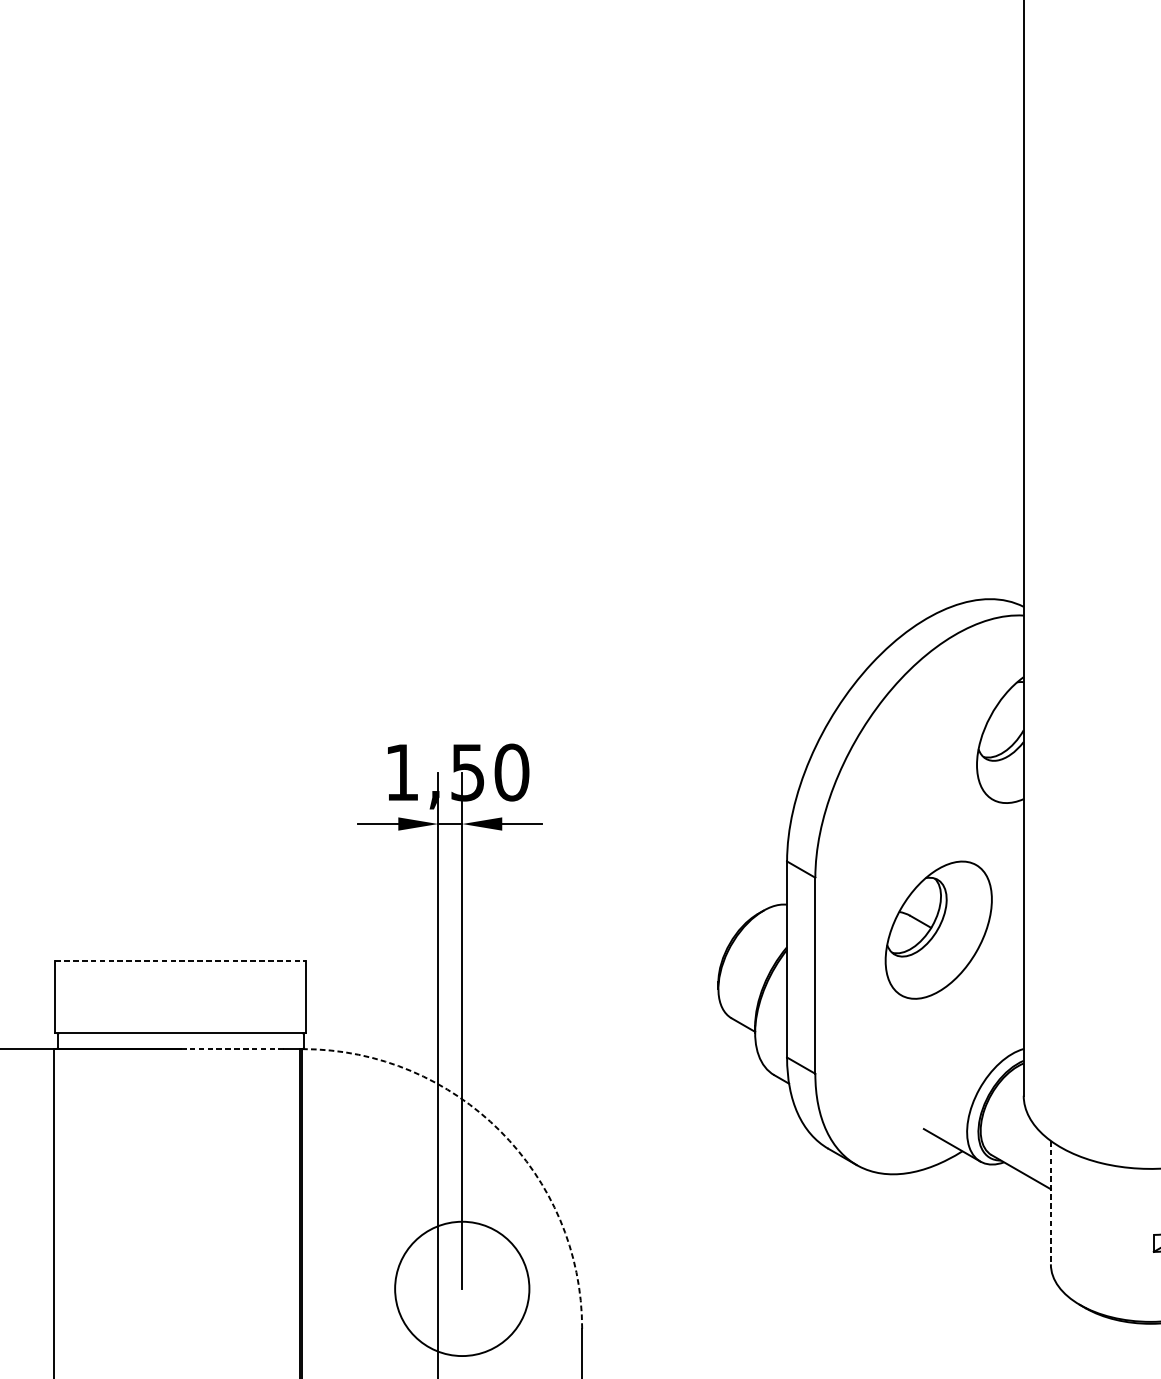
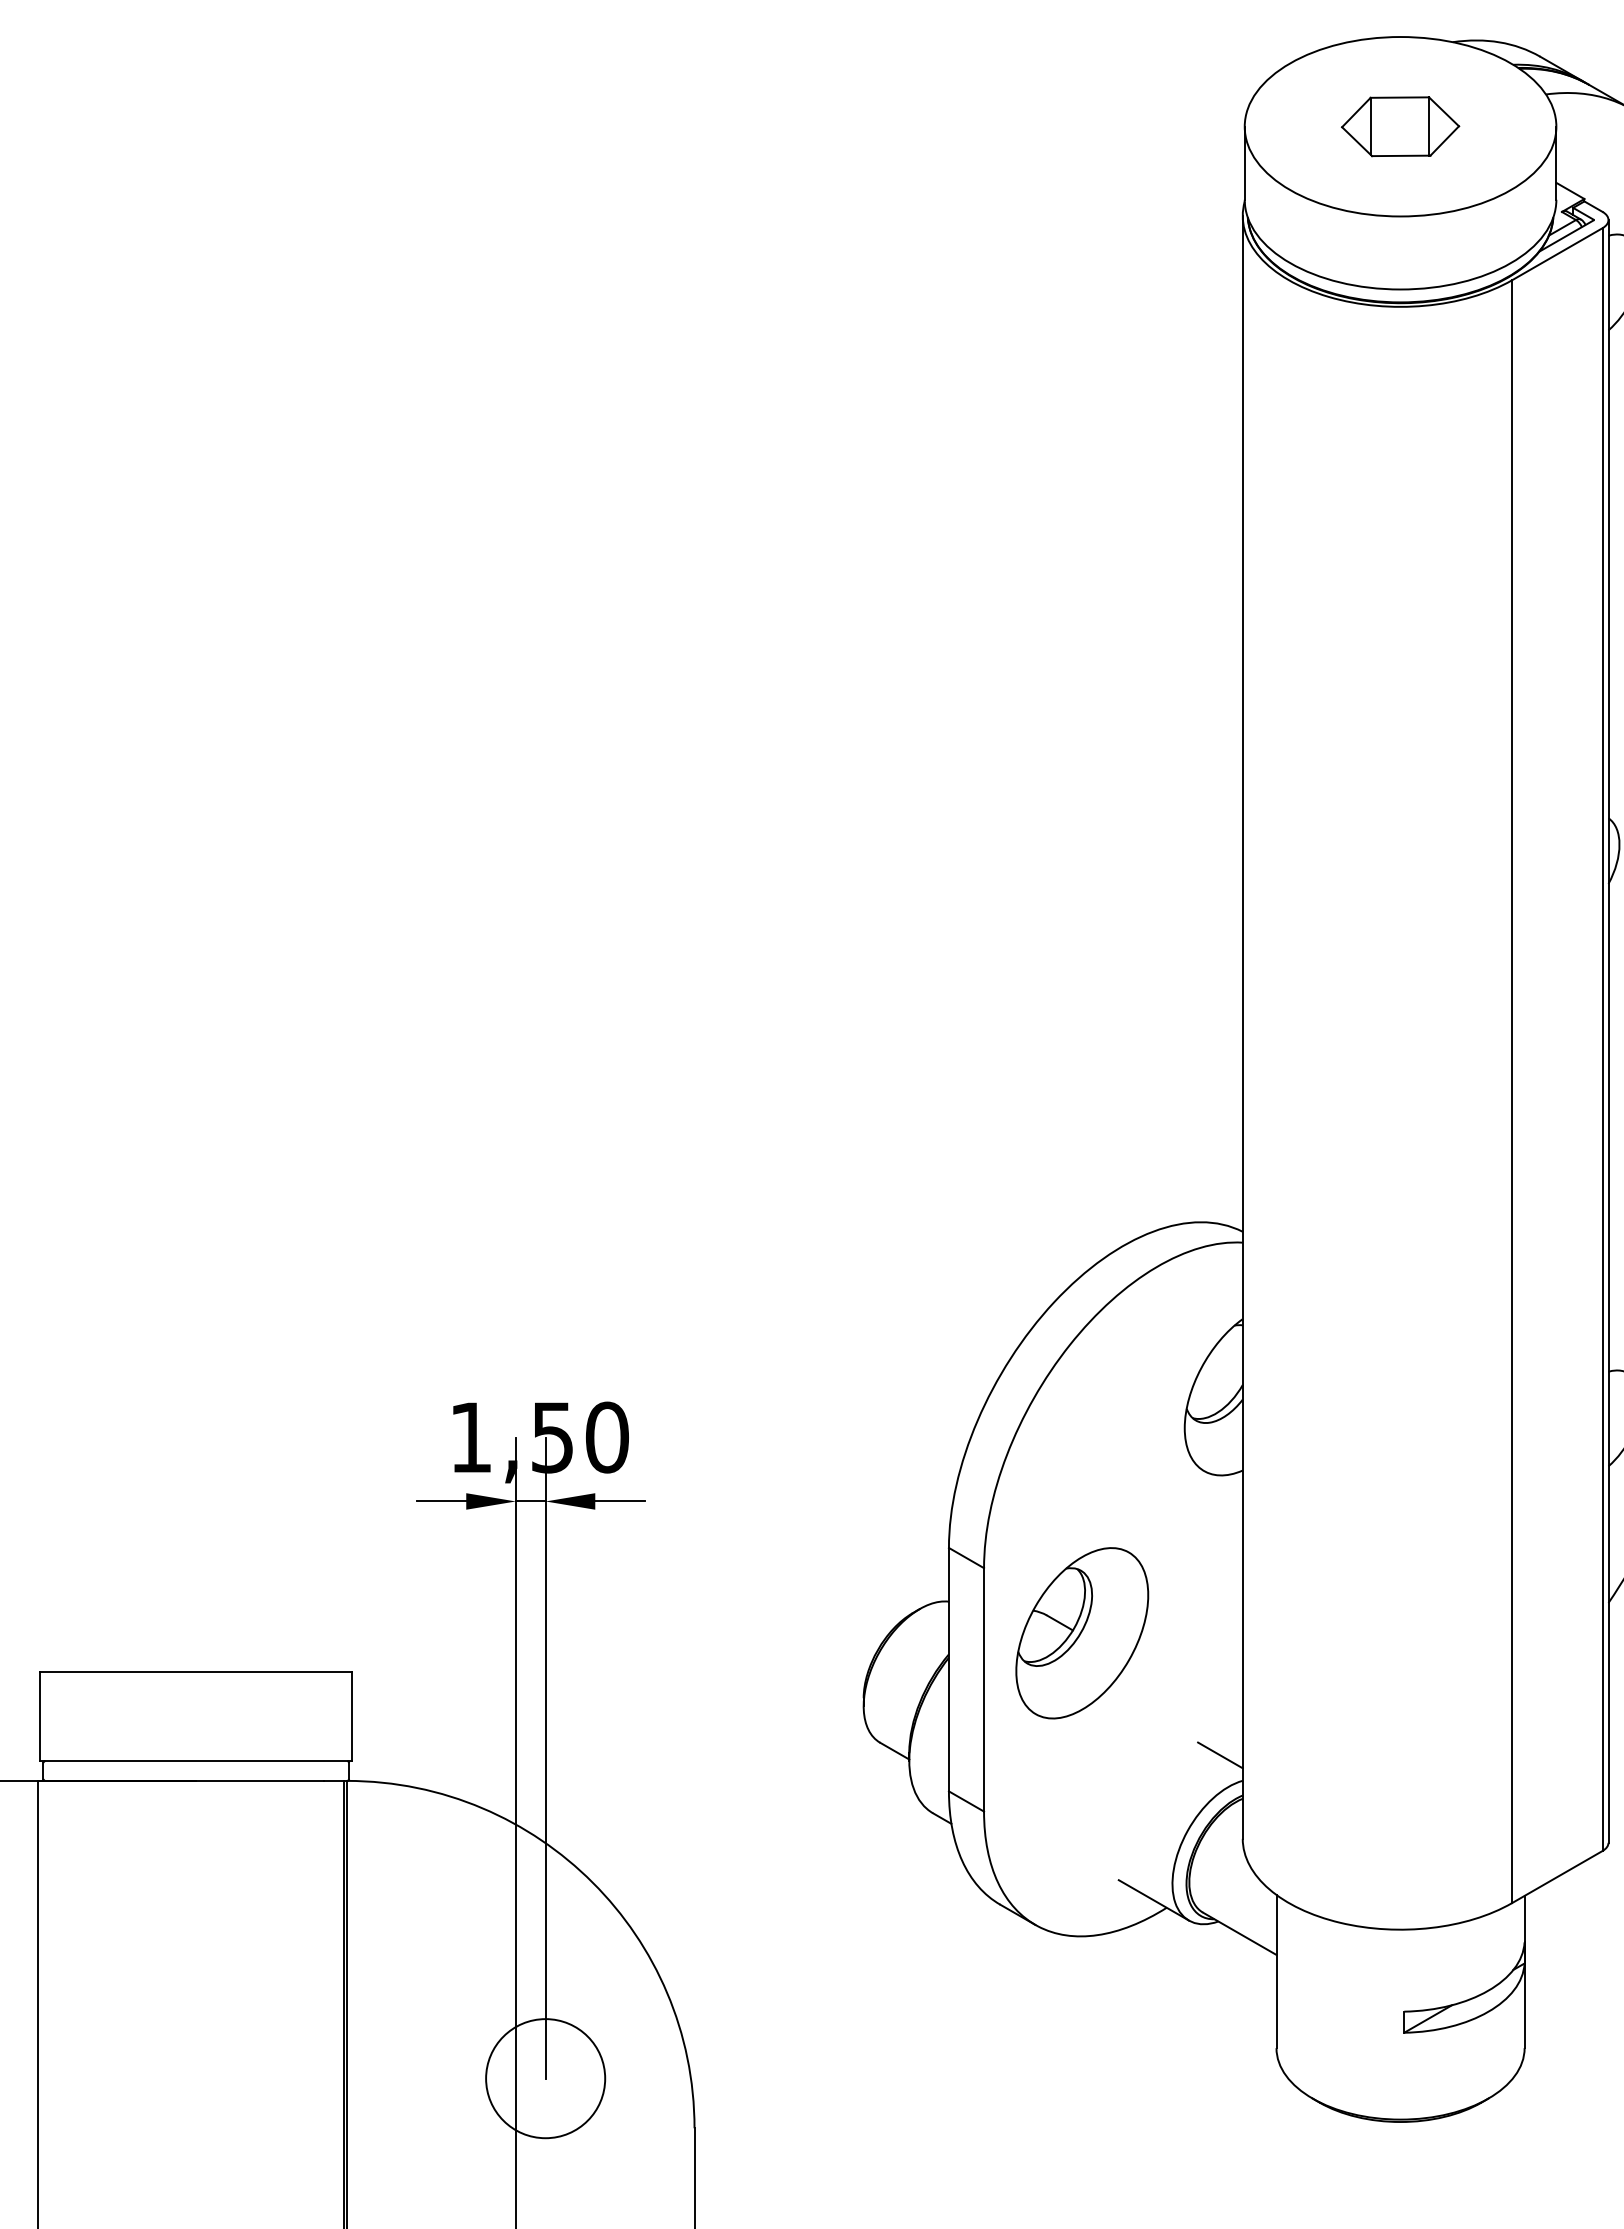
part: (938, 930) -> (1082, 1633), moved
line: (181, 960) -> (196, 1671), dashed -> solid
line: (1005, 1028) -> (1220, 1755), added
line: (231, 1048) -> (259, 1780), dashed -> solid
arc: (500, 1130) -> (592, 1882), dashed -> solid
line: (1050, 1202) -> (1276, 1971), dashed -> solid
circle: (462, 1288) -> (545, 2078), size x0.71

